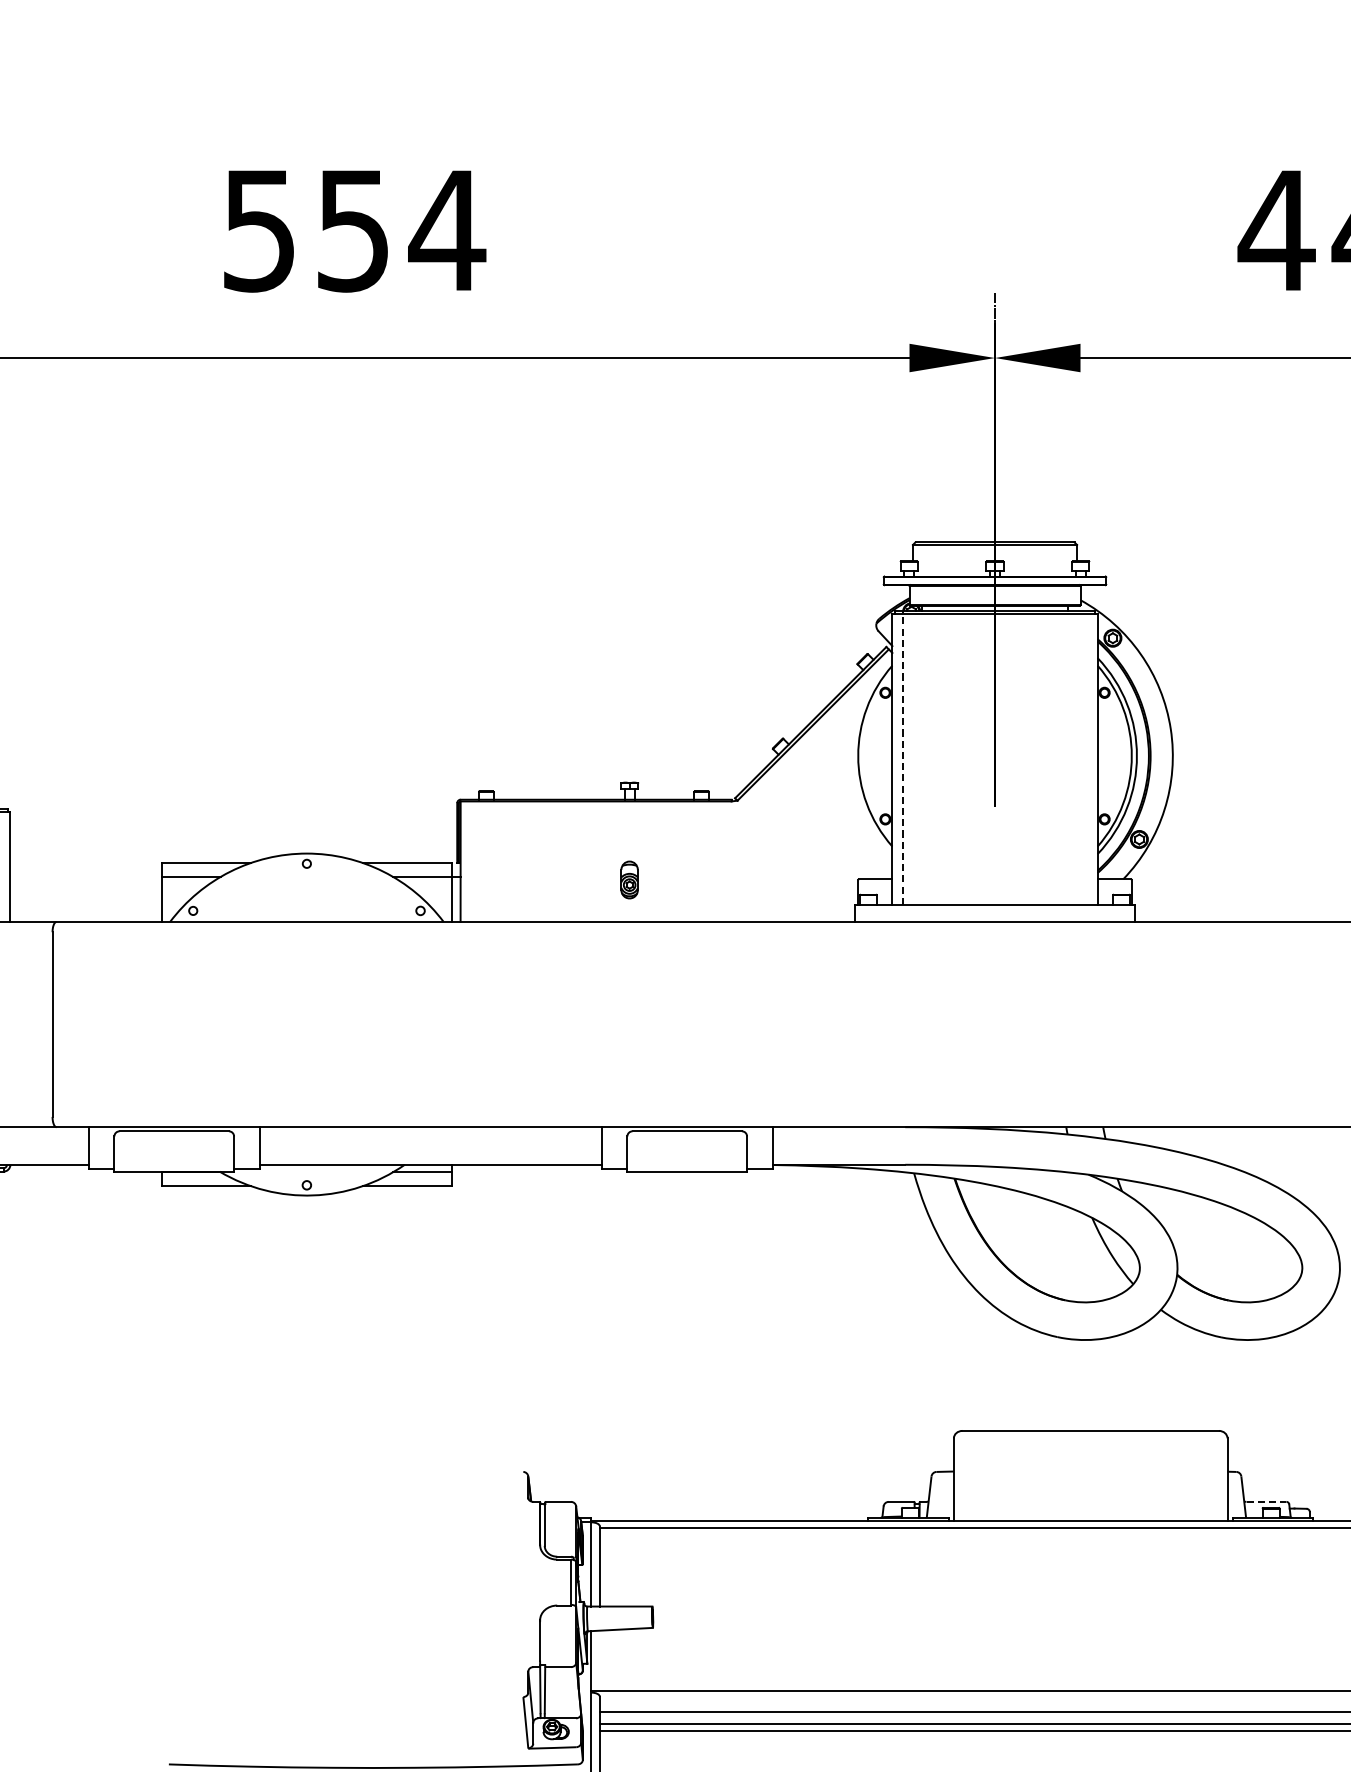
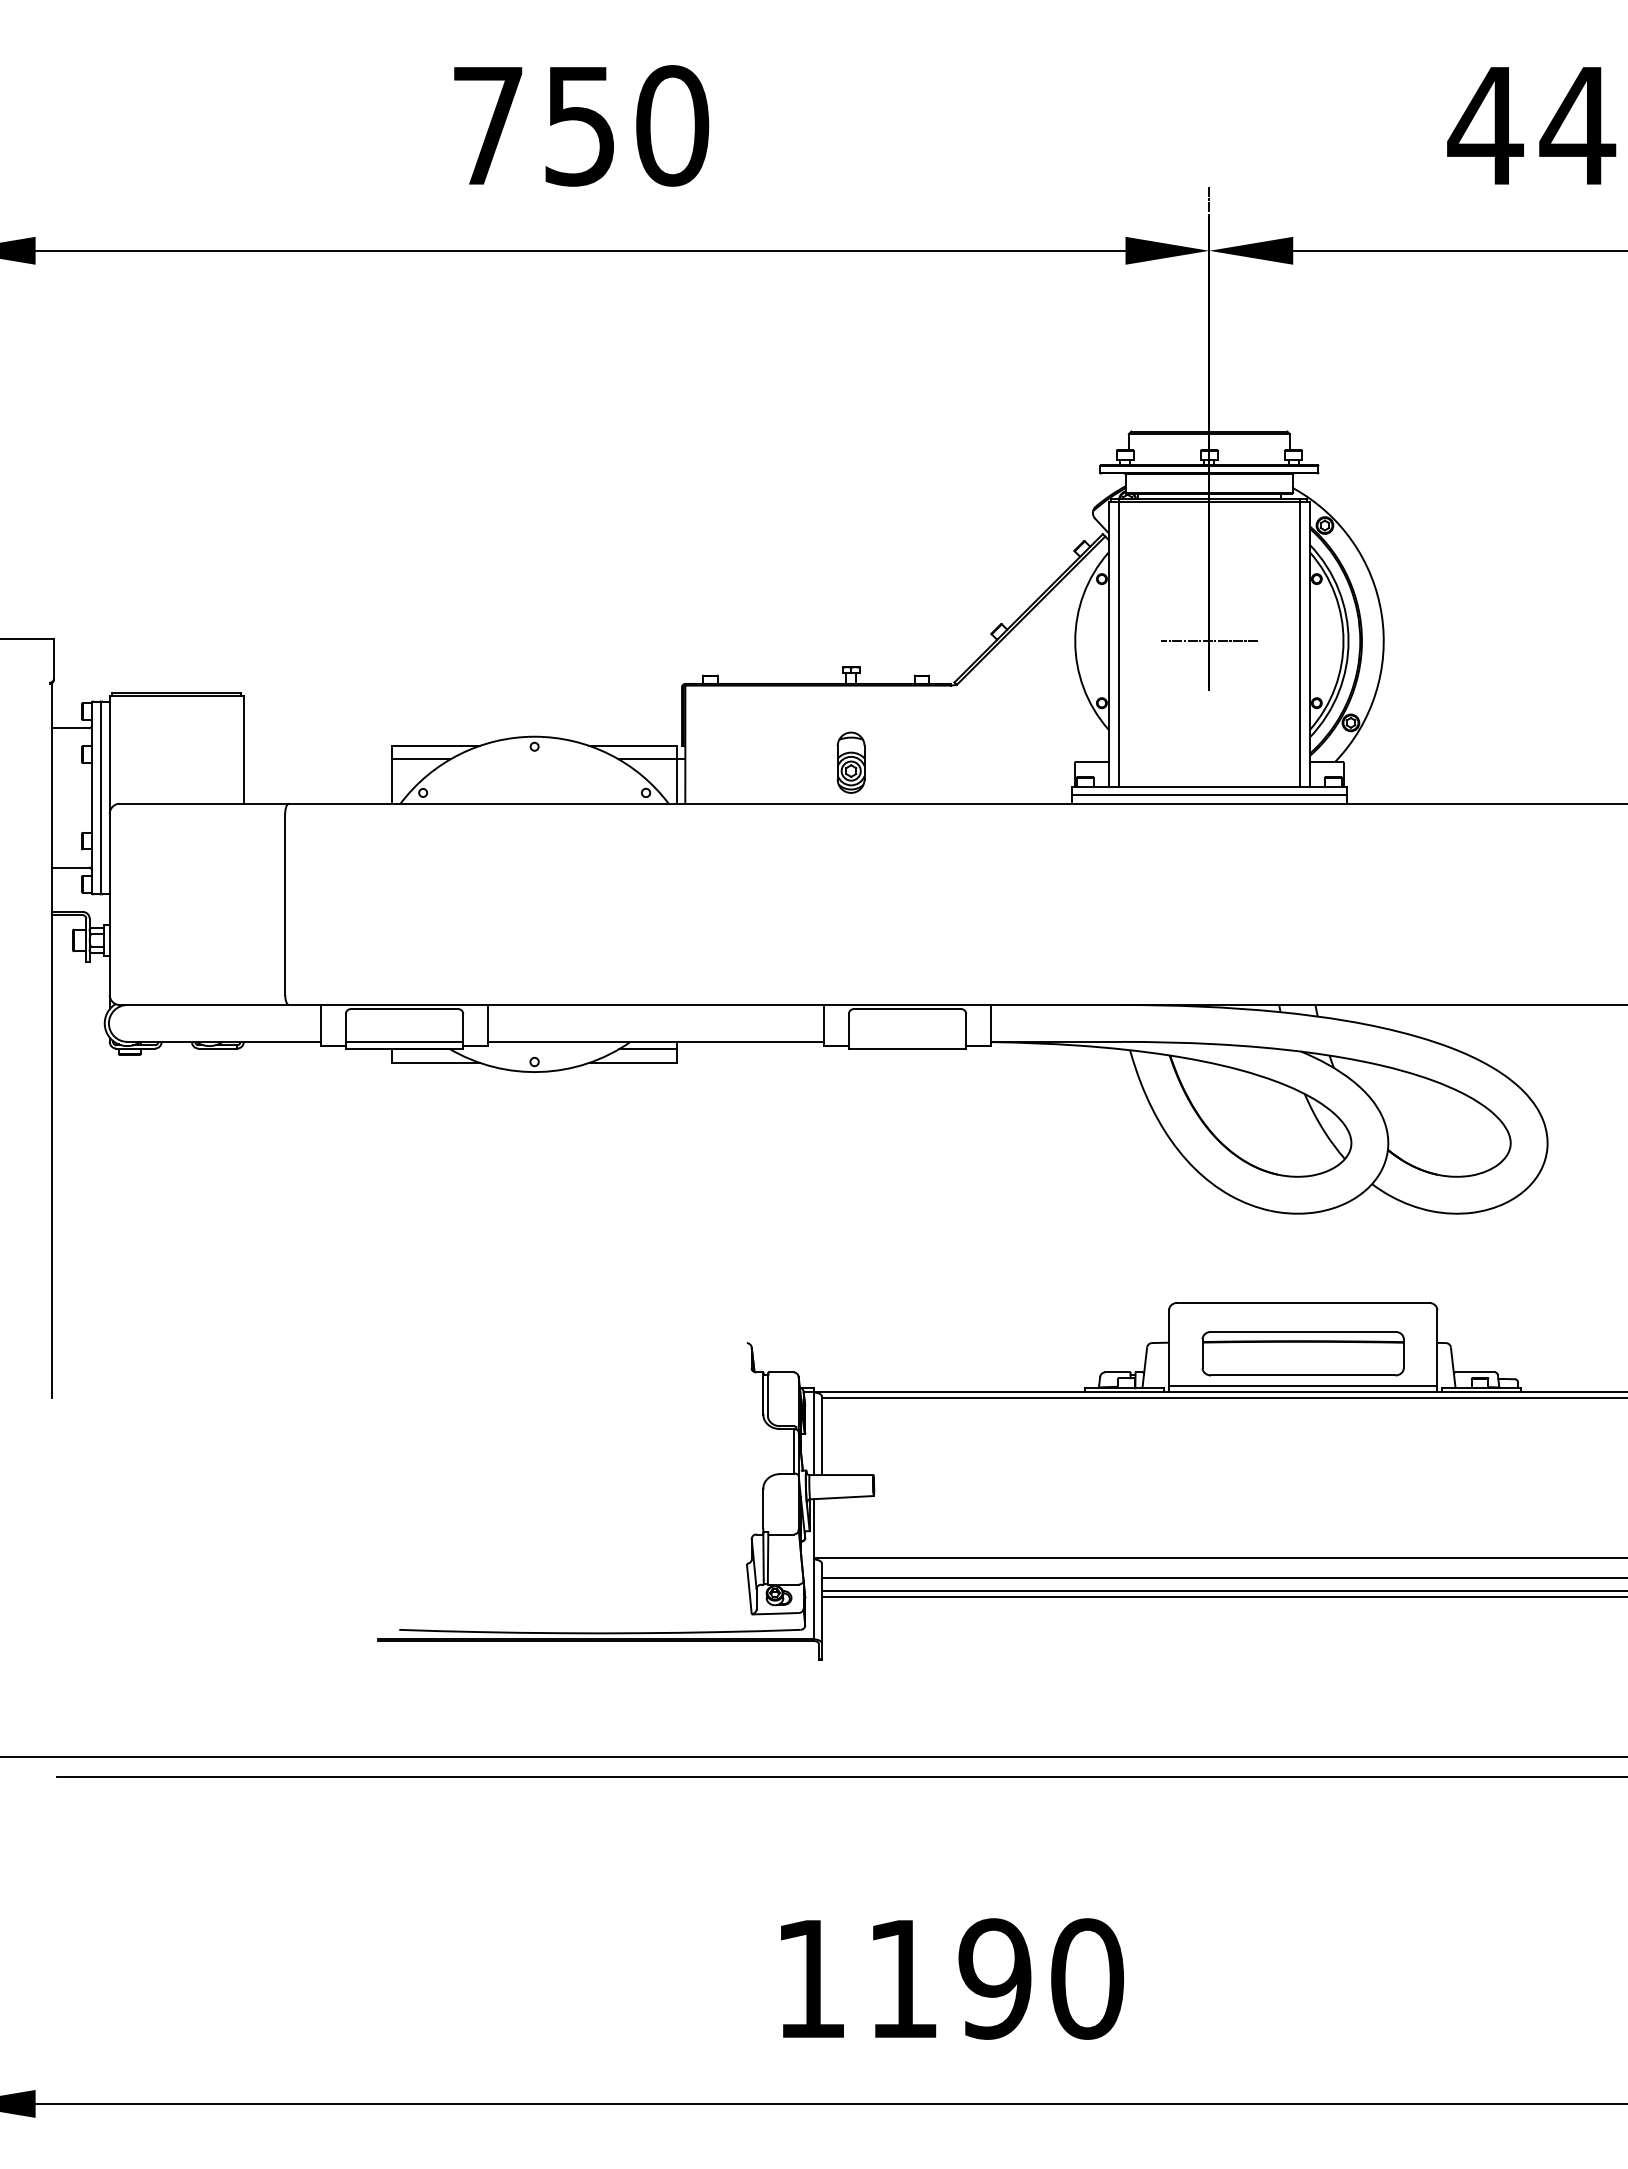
text: (354, 230) -> (581, 125), 554 -> 750
line: (994, 756) -> (1208, 641), added
line: (902, 757) -> (1118, 642), dashed -> solid
line: (1086, 757) -> (1299, 642), added
part: (629, 879) -> (850, 762), size x1.67
line: (994, 913) -> (1208, 795), added
line: (174, 1164) -> (404, 1041), added
part: (1089, 1482) -> (1302, 1353), added
line: (1266, 1501) -> (1475, 1372), dashed -> solid
line: (1091, 1515) -> (1303, 1385), added

